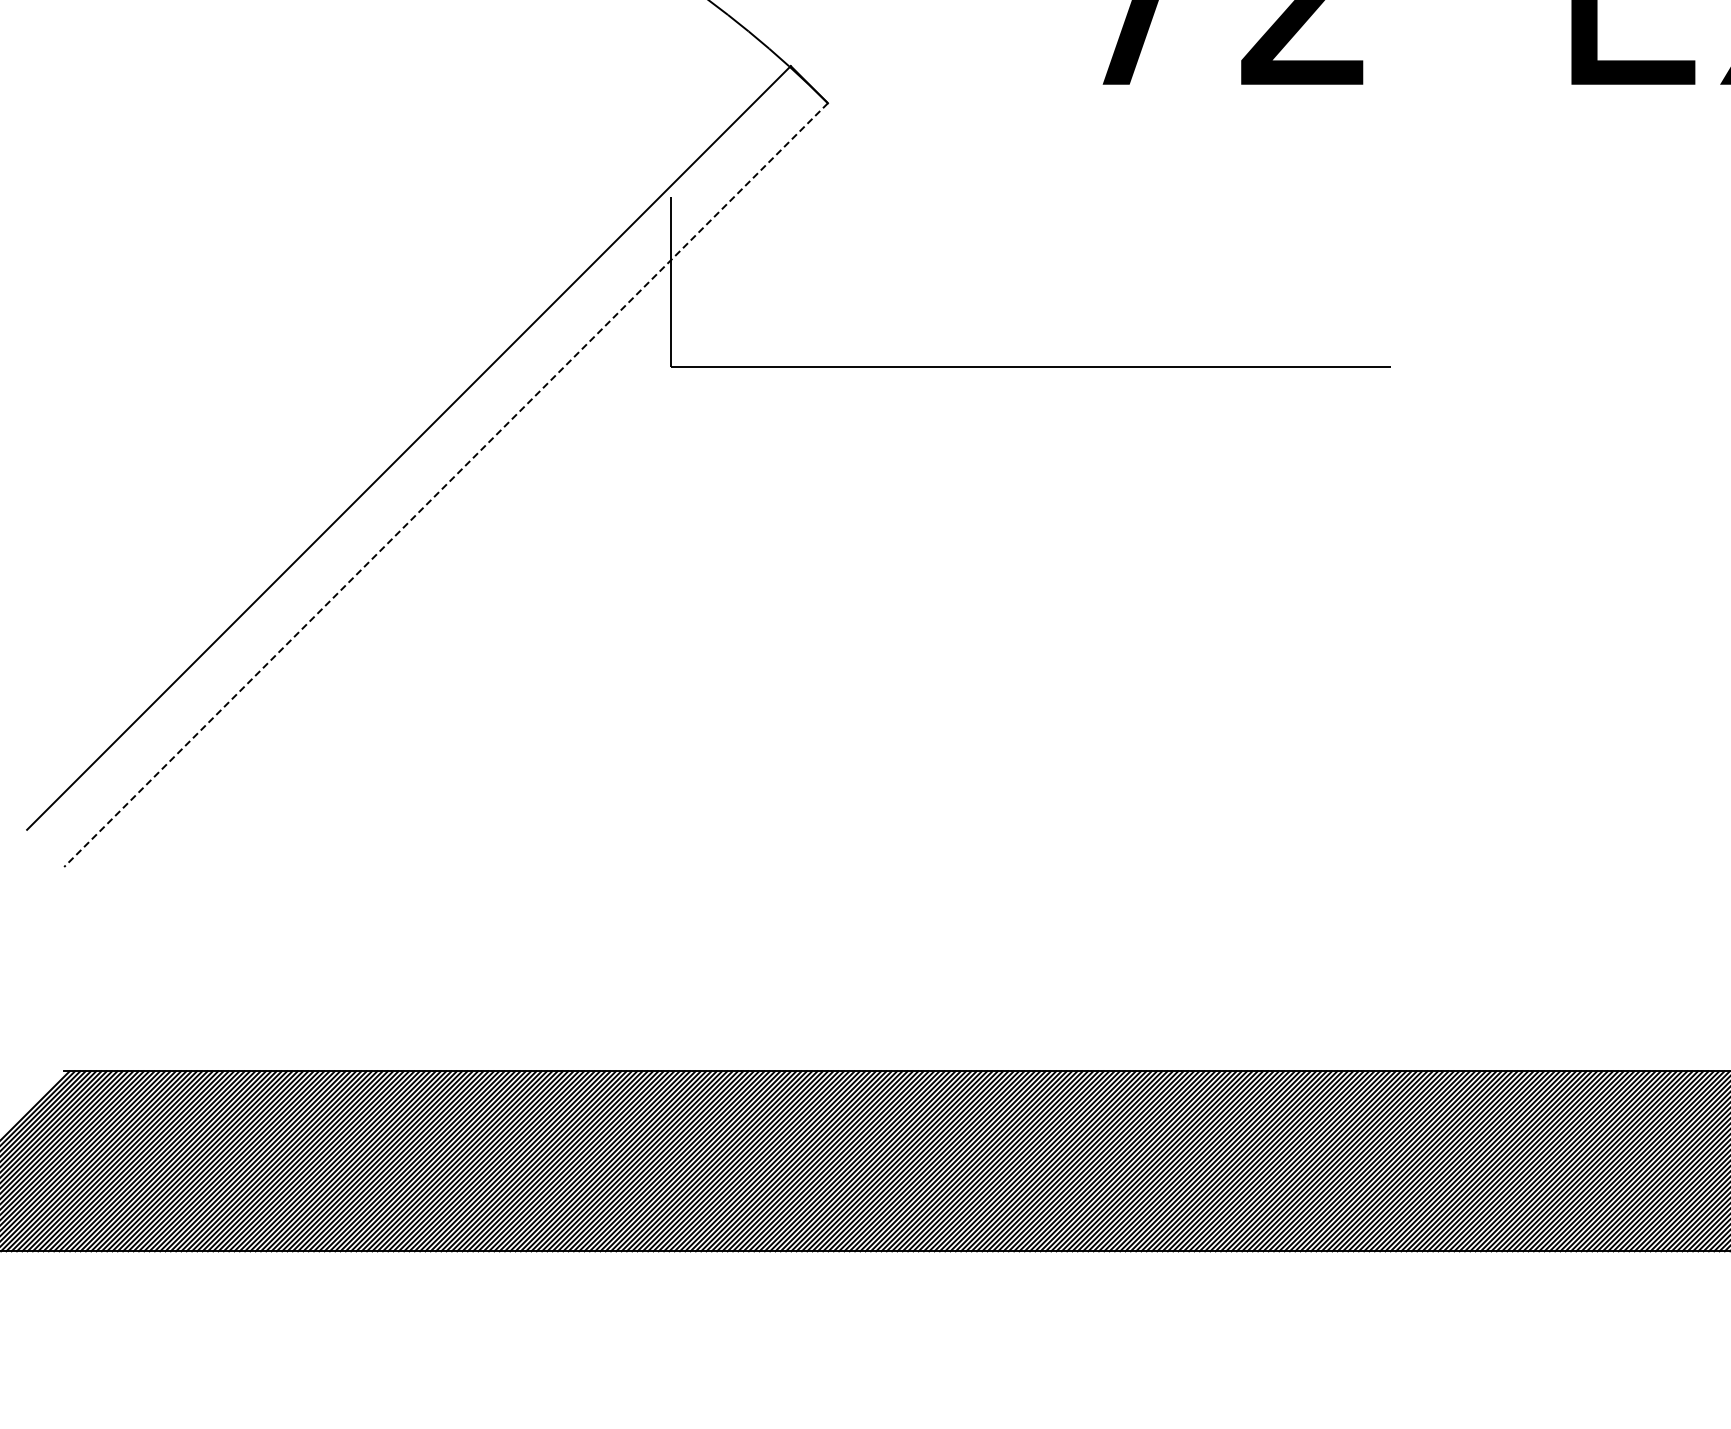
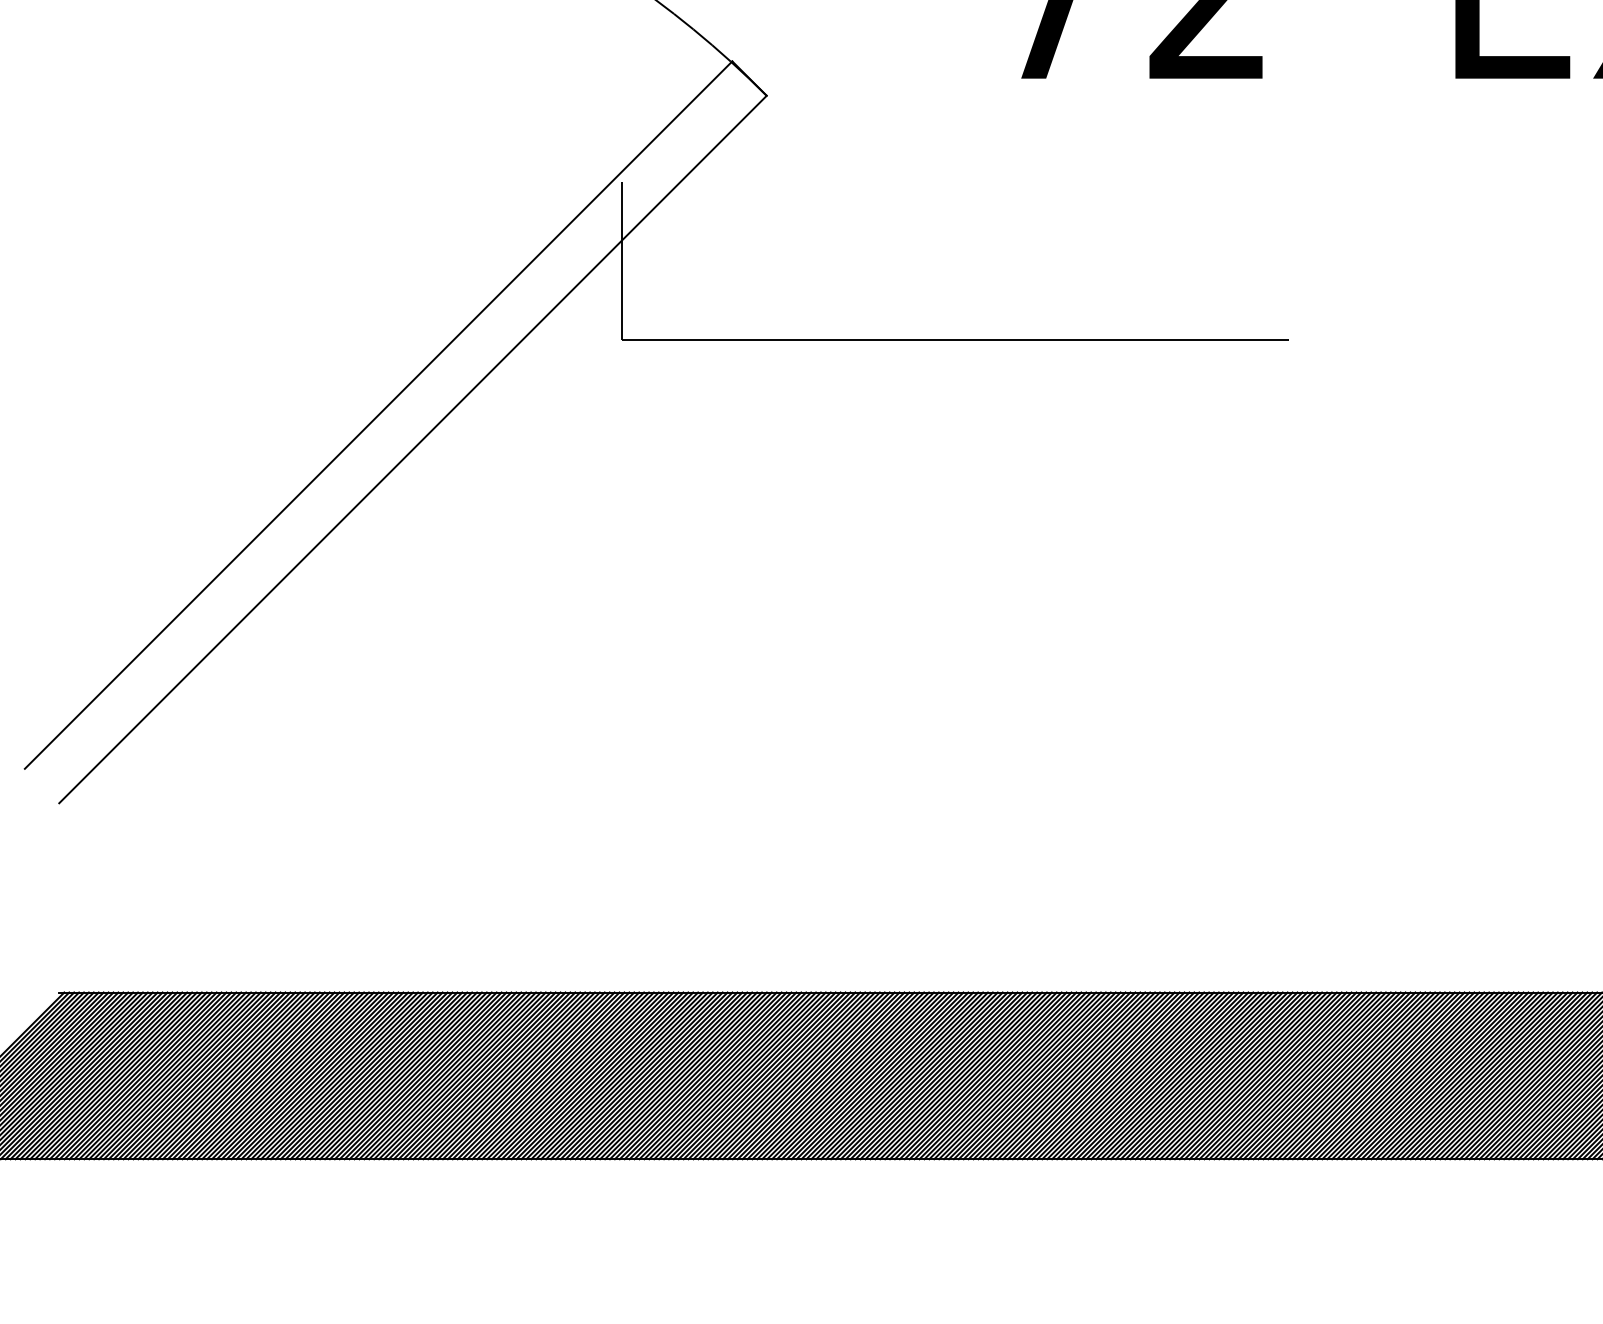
line: (445, 485) -> (412, 449), dashed -> solid

